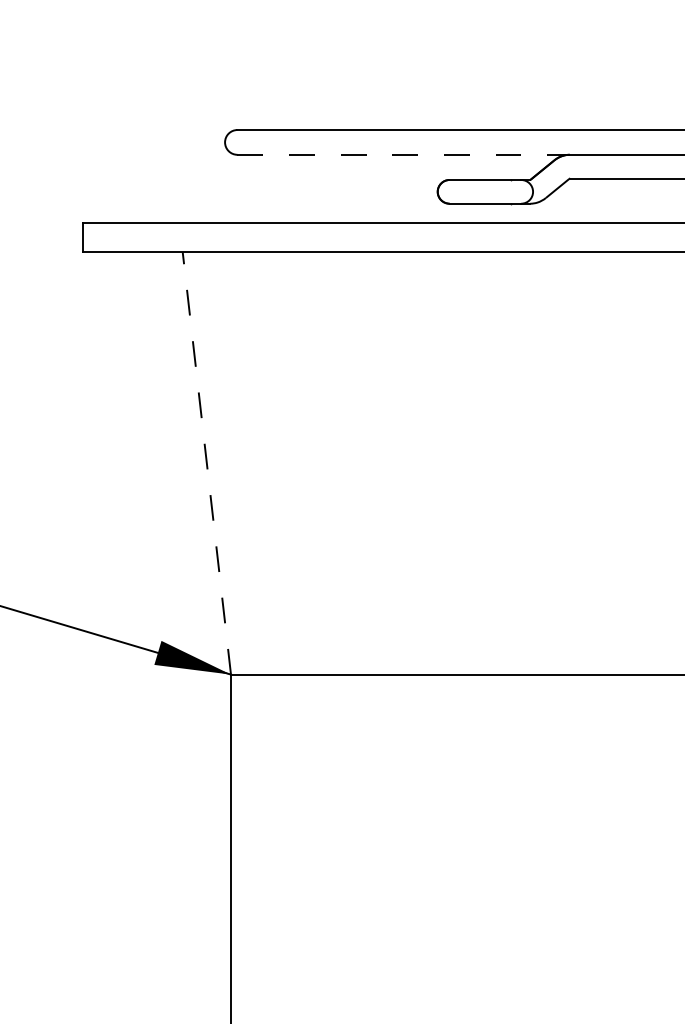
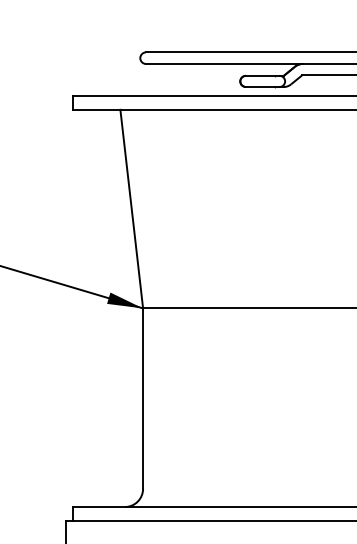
line: (404, 155) -> (224, 64), dashed -> solid
line: (206, 464) -> (131, 209), dashed -> solid

